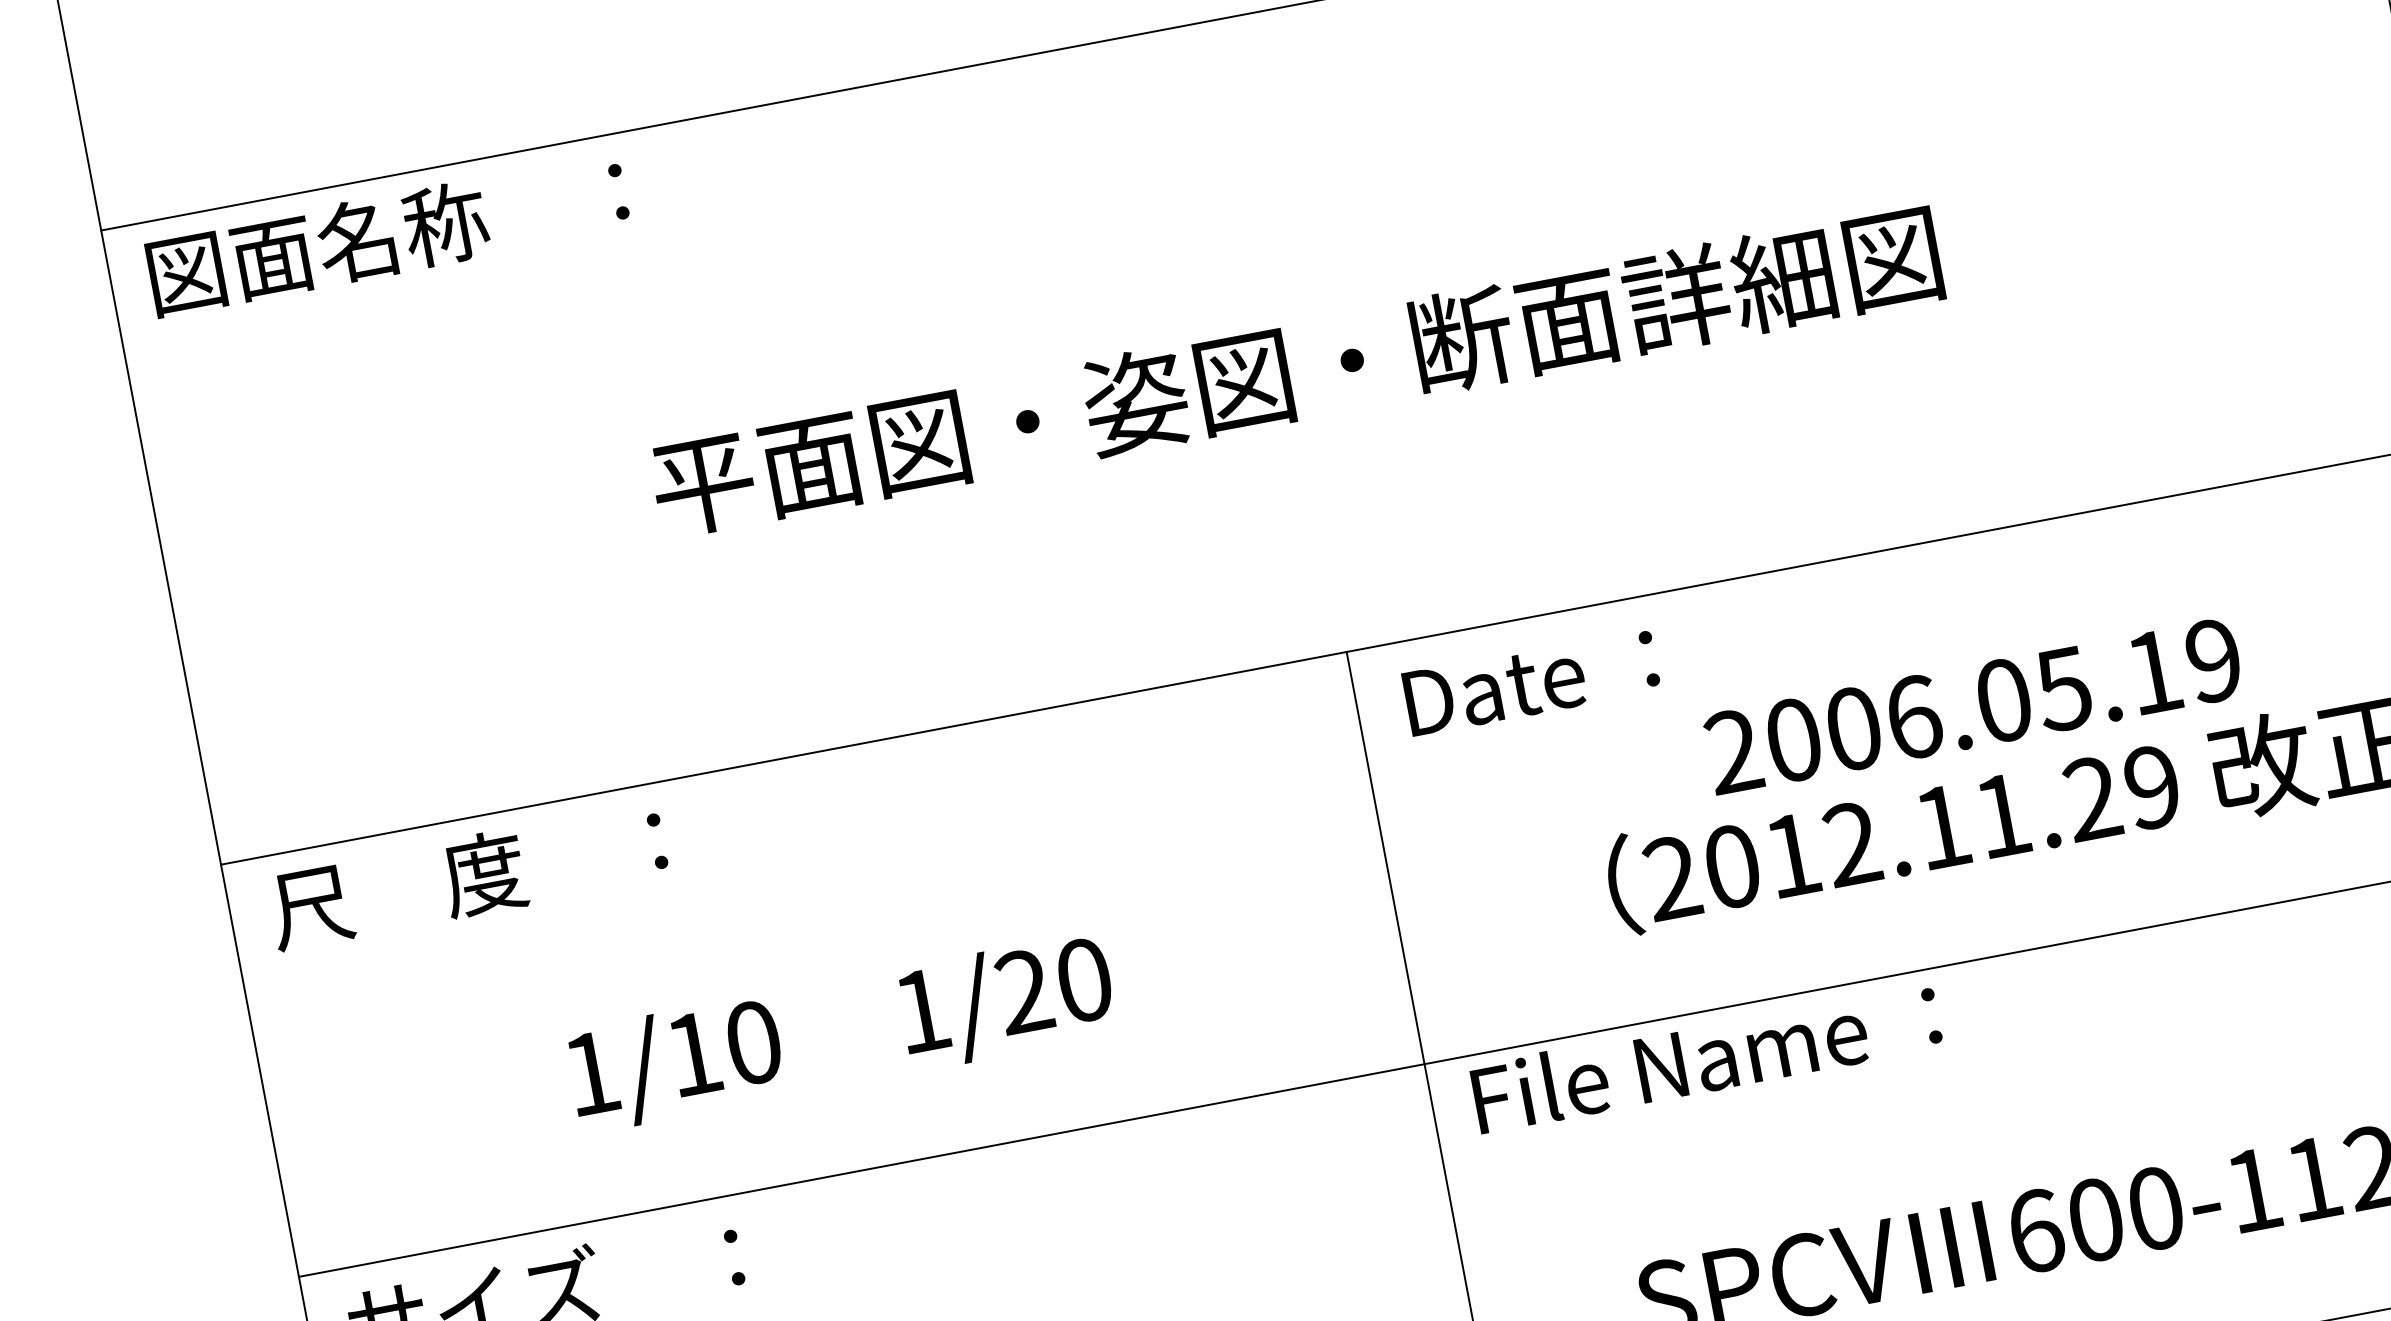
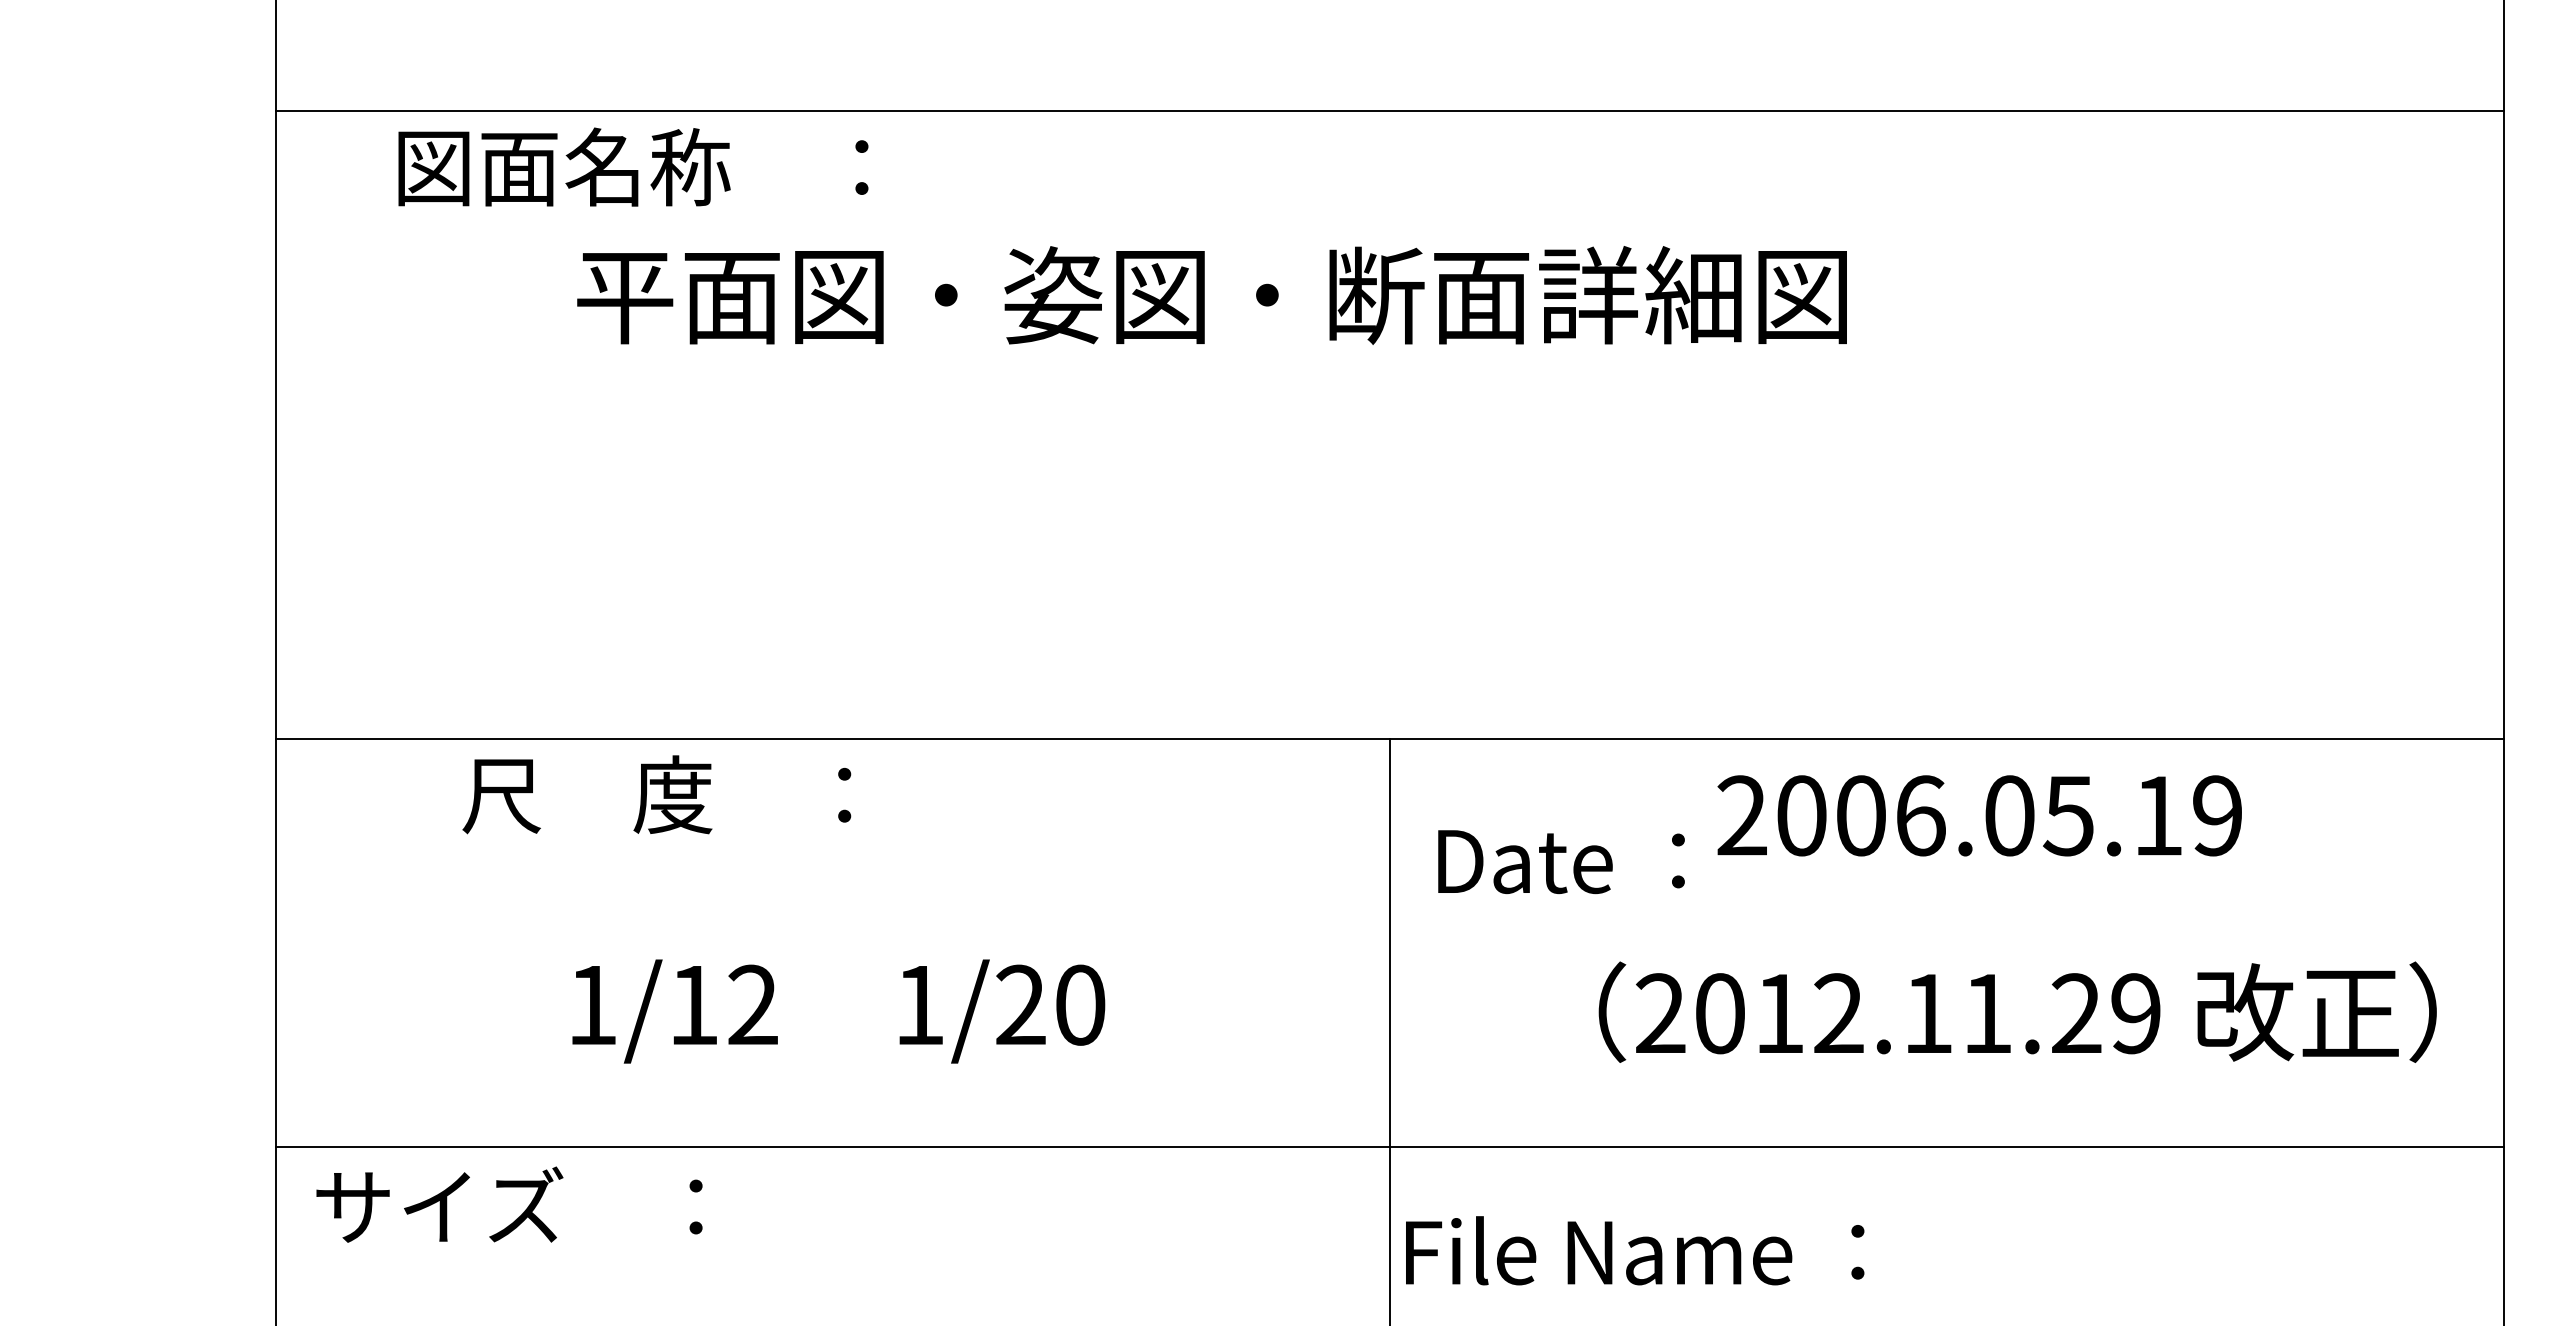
text: (387, 234) -> (633, 166), moved
text: (1295, 371) -> (1211, 295), moved
text: (1531, 682) -> (1561, 862), moved
text: (1973, 705) -> (1979, 815), moved
text: (467, 876) -> (656, 794), moved
text: (752, 1042) -> (752, 1004), 1/10 -> 1/12
text: (1706, 1056) -> (1635, 1250), moved

